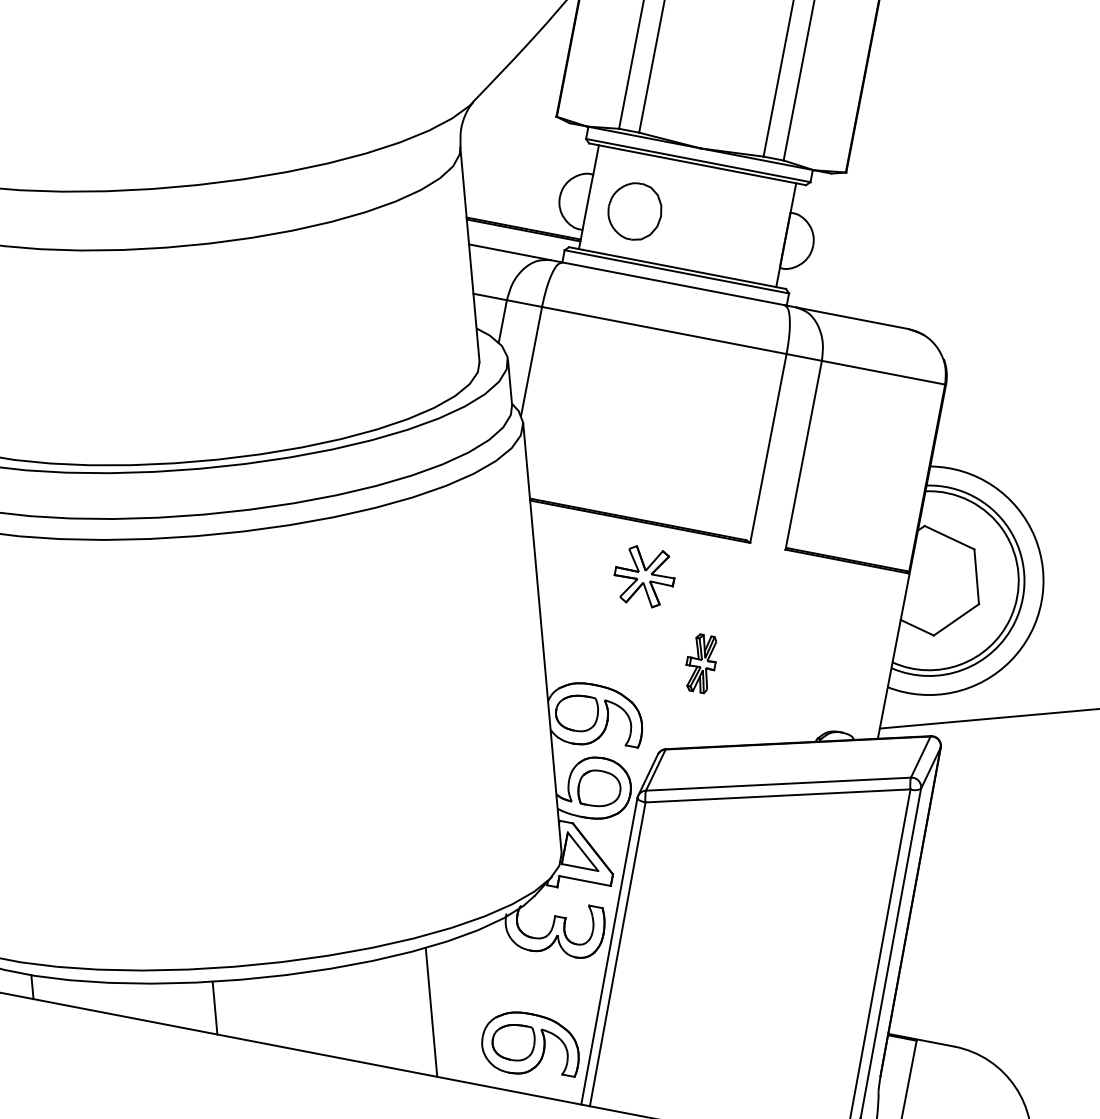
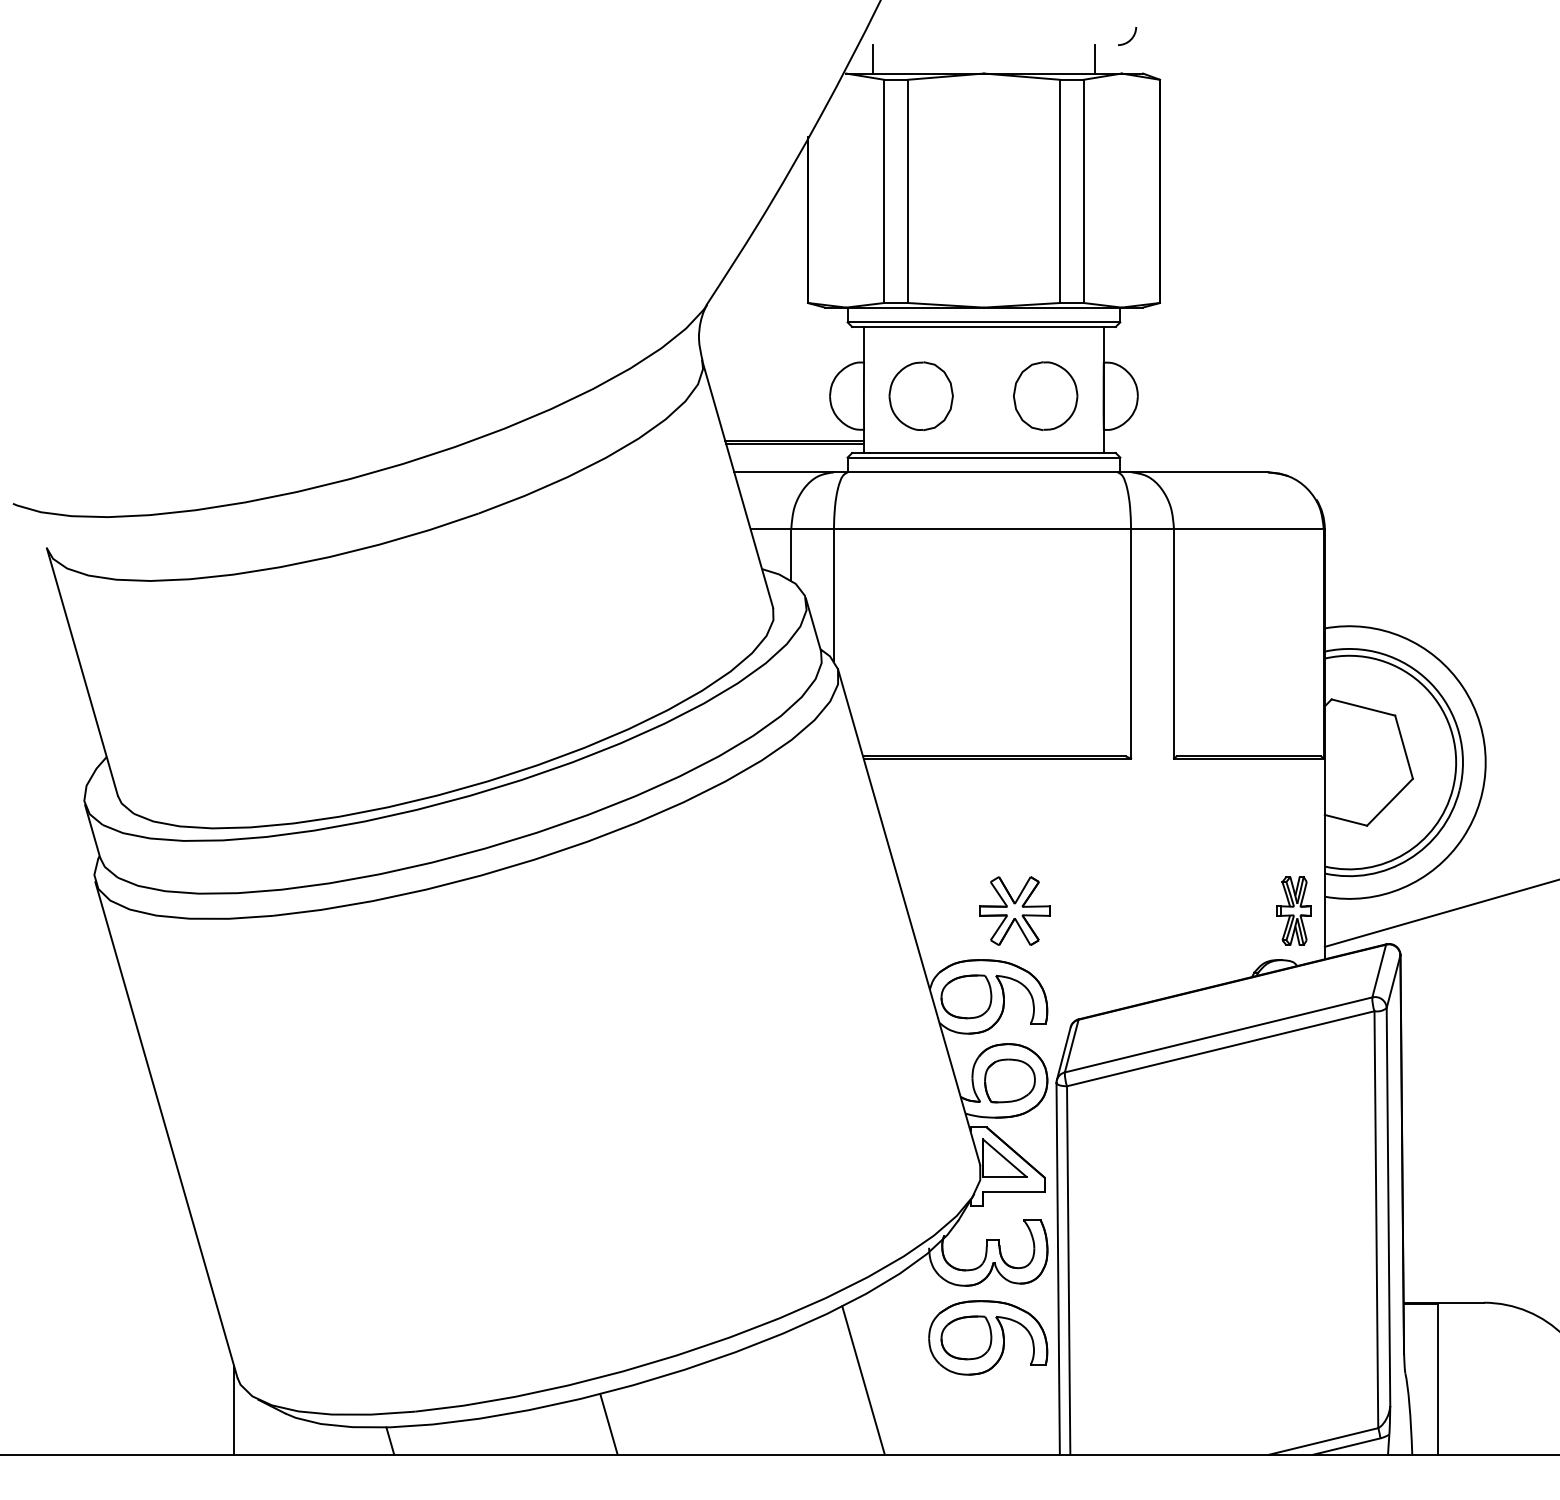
part: (737, 230) -> (1045, 395), added
part: (644, 576) -> (1014, 910), moved
part: (700, 663) -> (1293, 910), moved
part: (531, 1045) -> (988, 1337), moved

